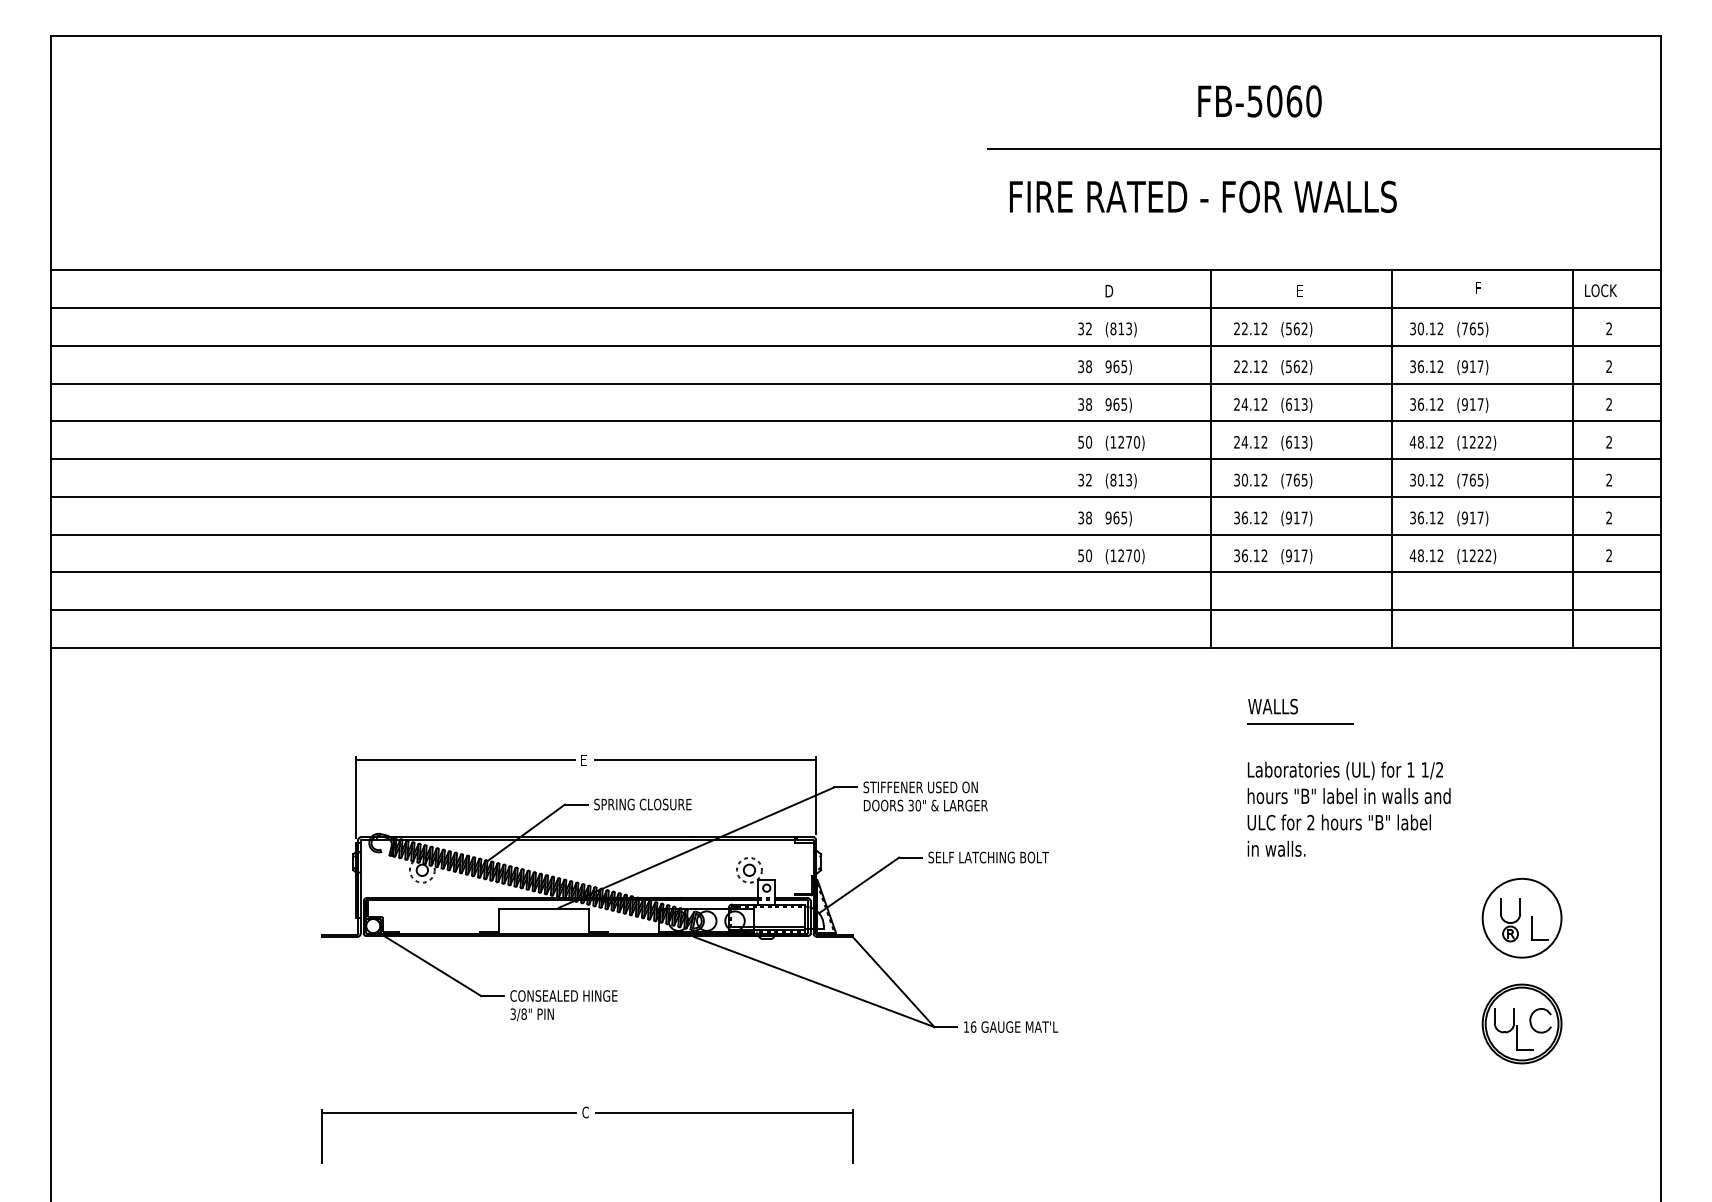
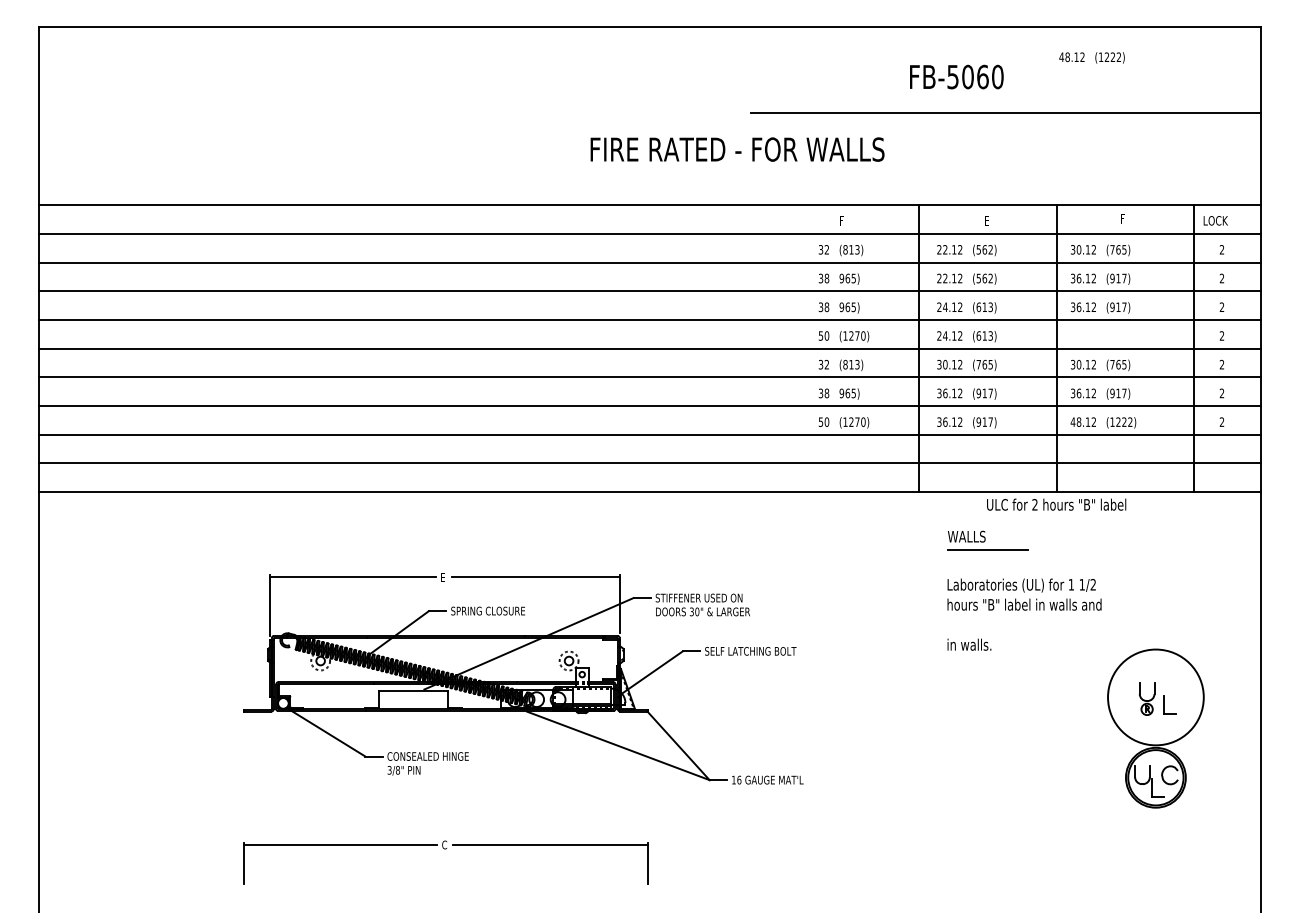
text: (1203, 196) -> (737, 149), moved
text: (1109, 290) -> (842, 220), D -> F
text: (1452, 442) -> (1091, 57), moved
text: (1338, 822) -> (1055, 504), moved
circle: (1521, 917) -> (1155, 696), size x1.6

